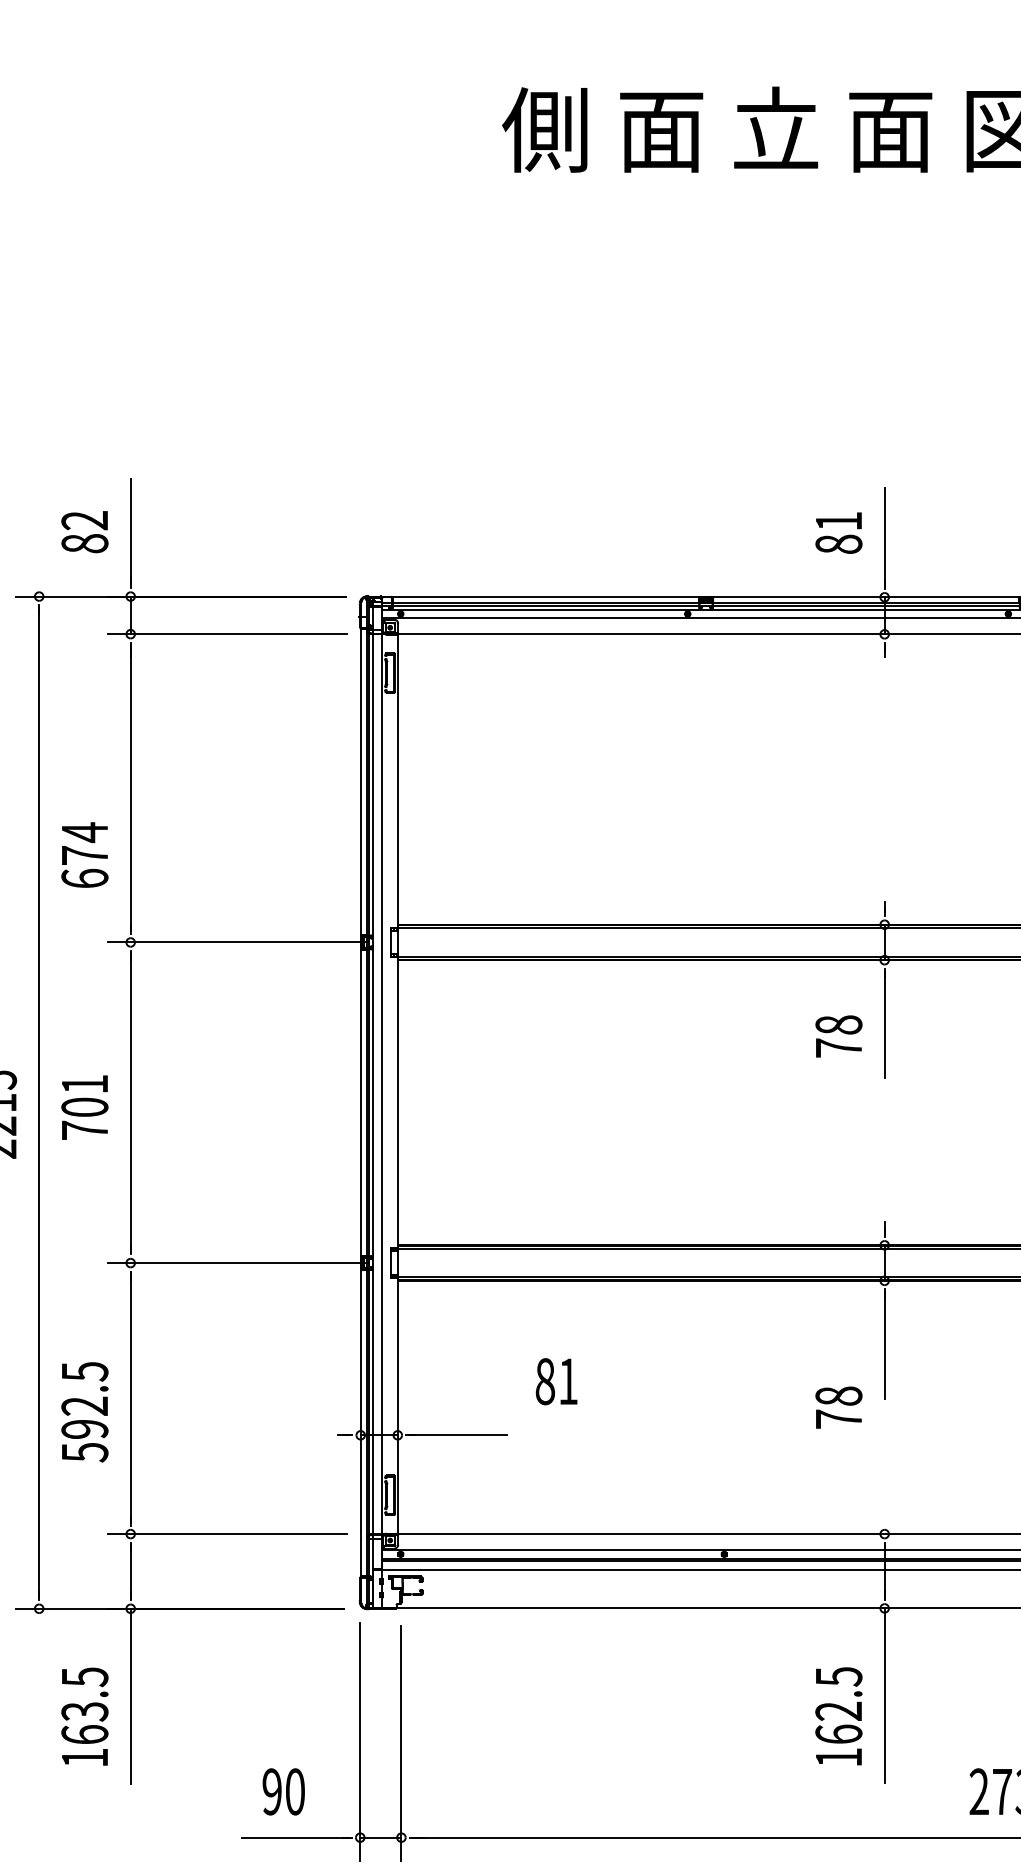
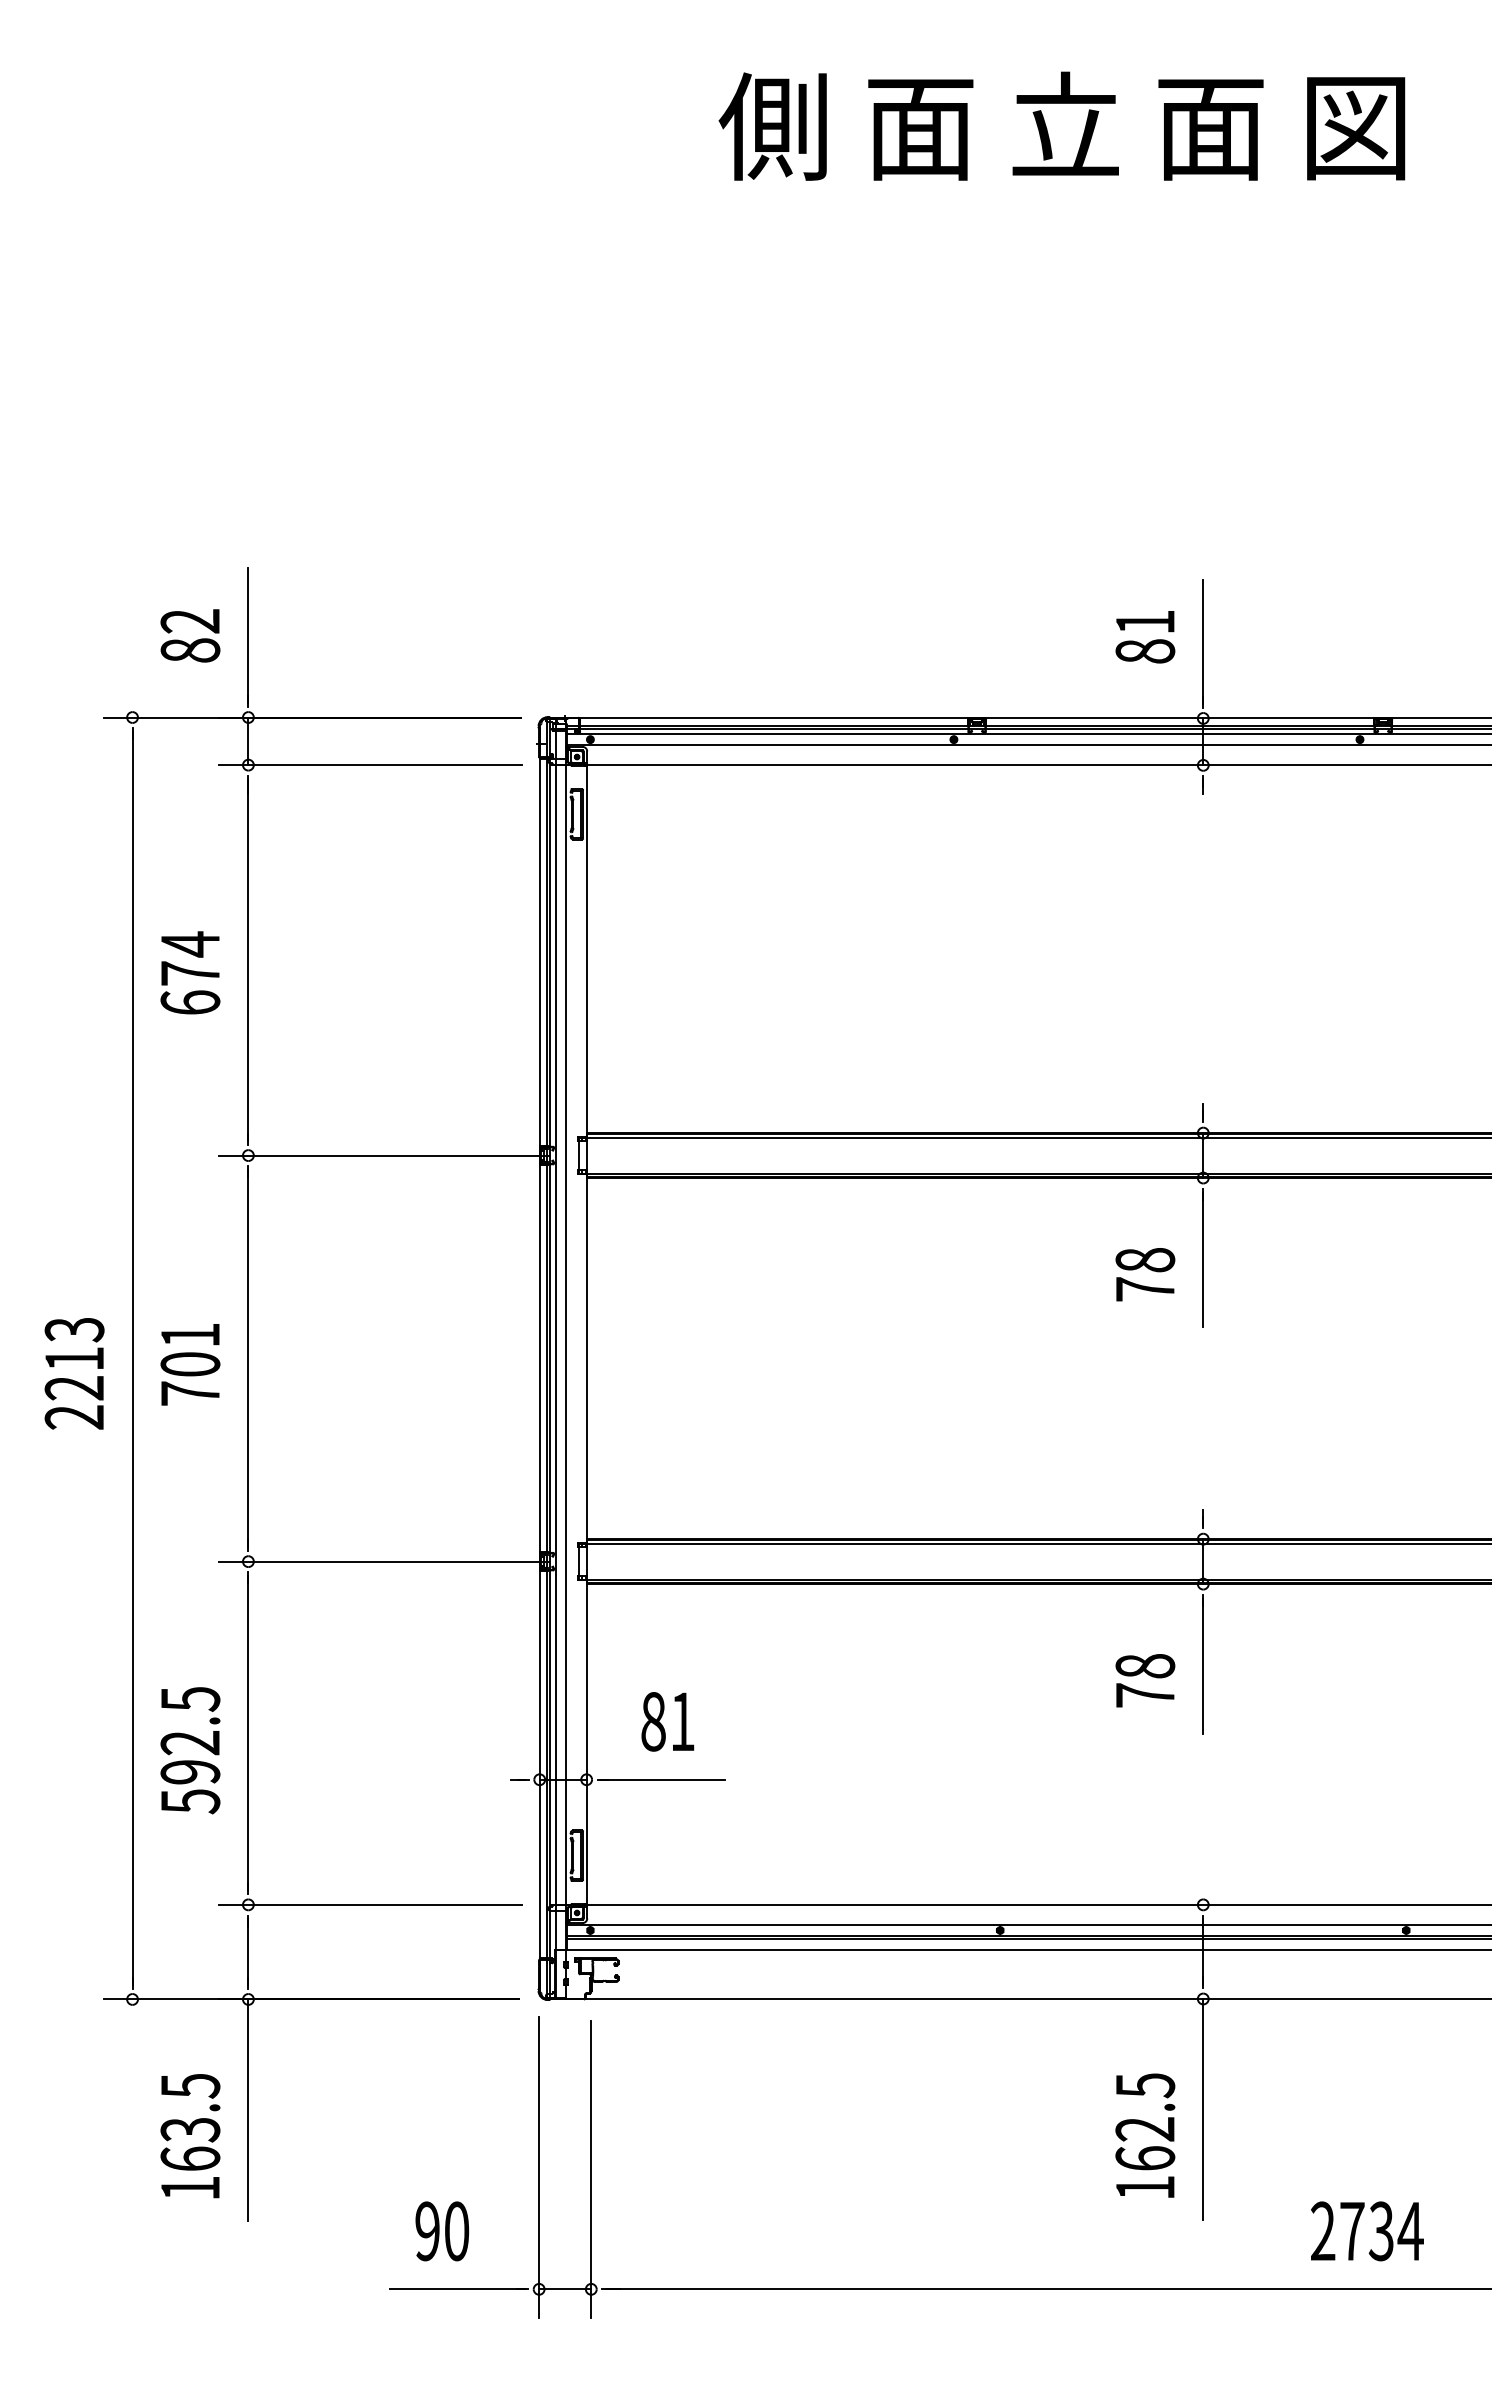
text: (84, 854) -> (190, 972), moved
text: (556, 1381) -> (667, 1721), moved
text: (839, 1407) -> (1145, 1680), moved

